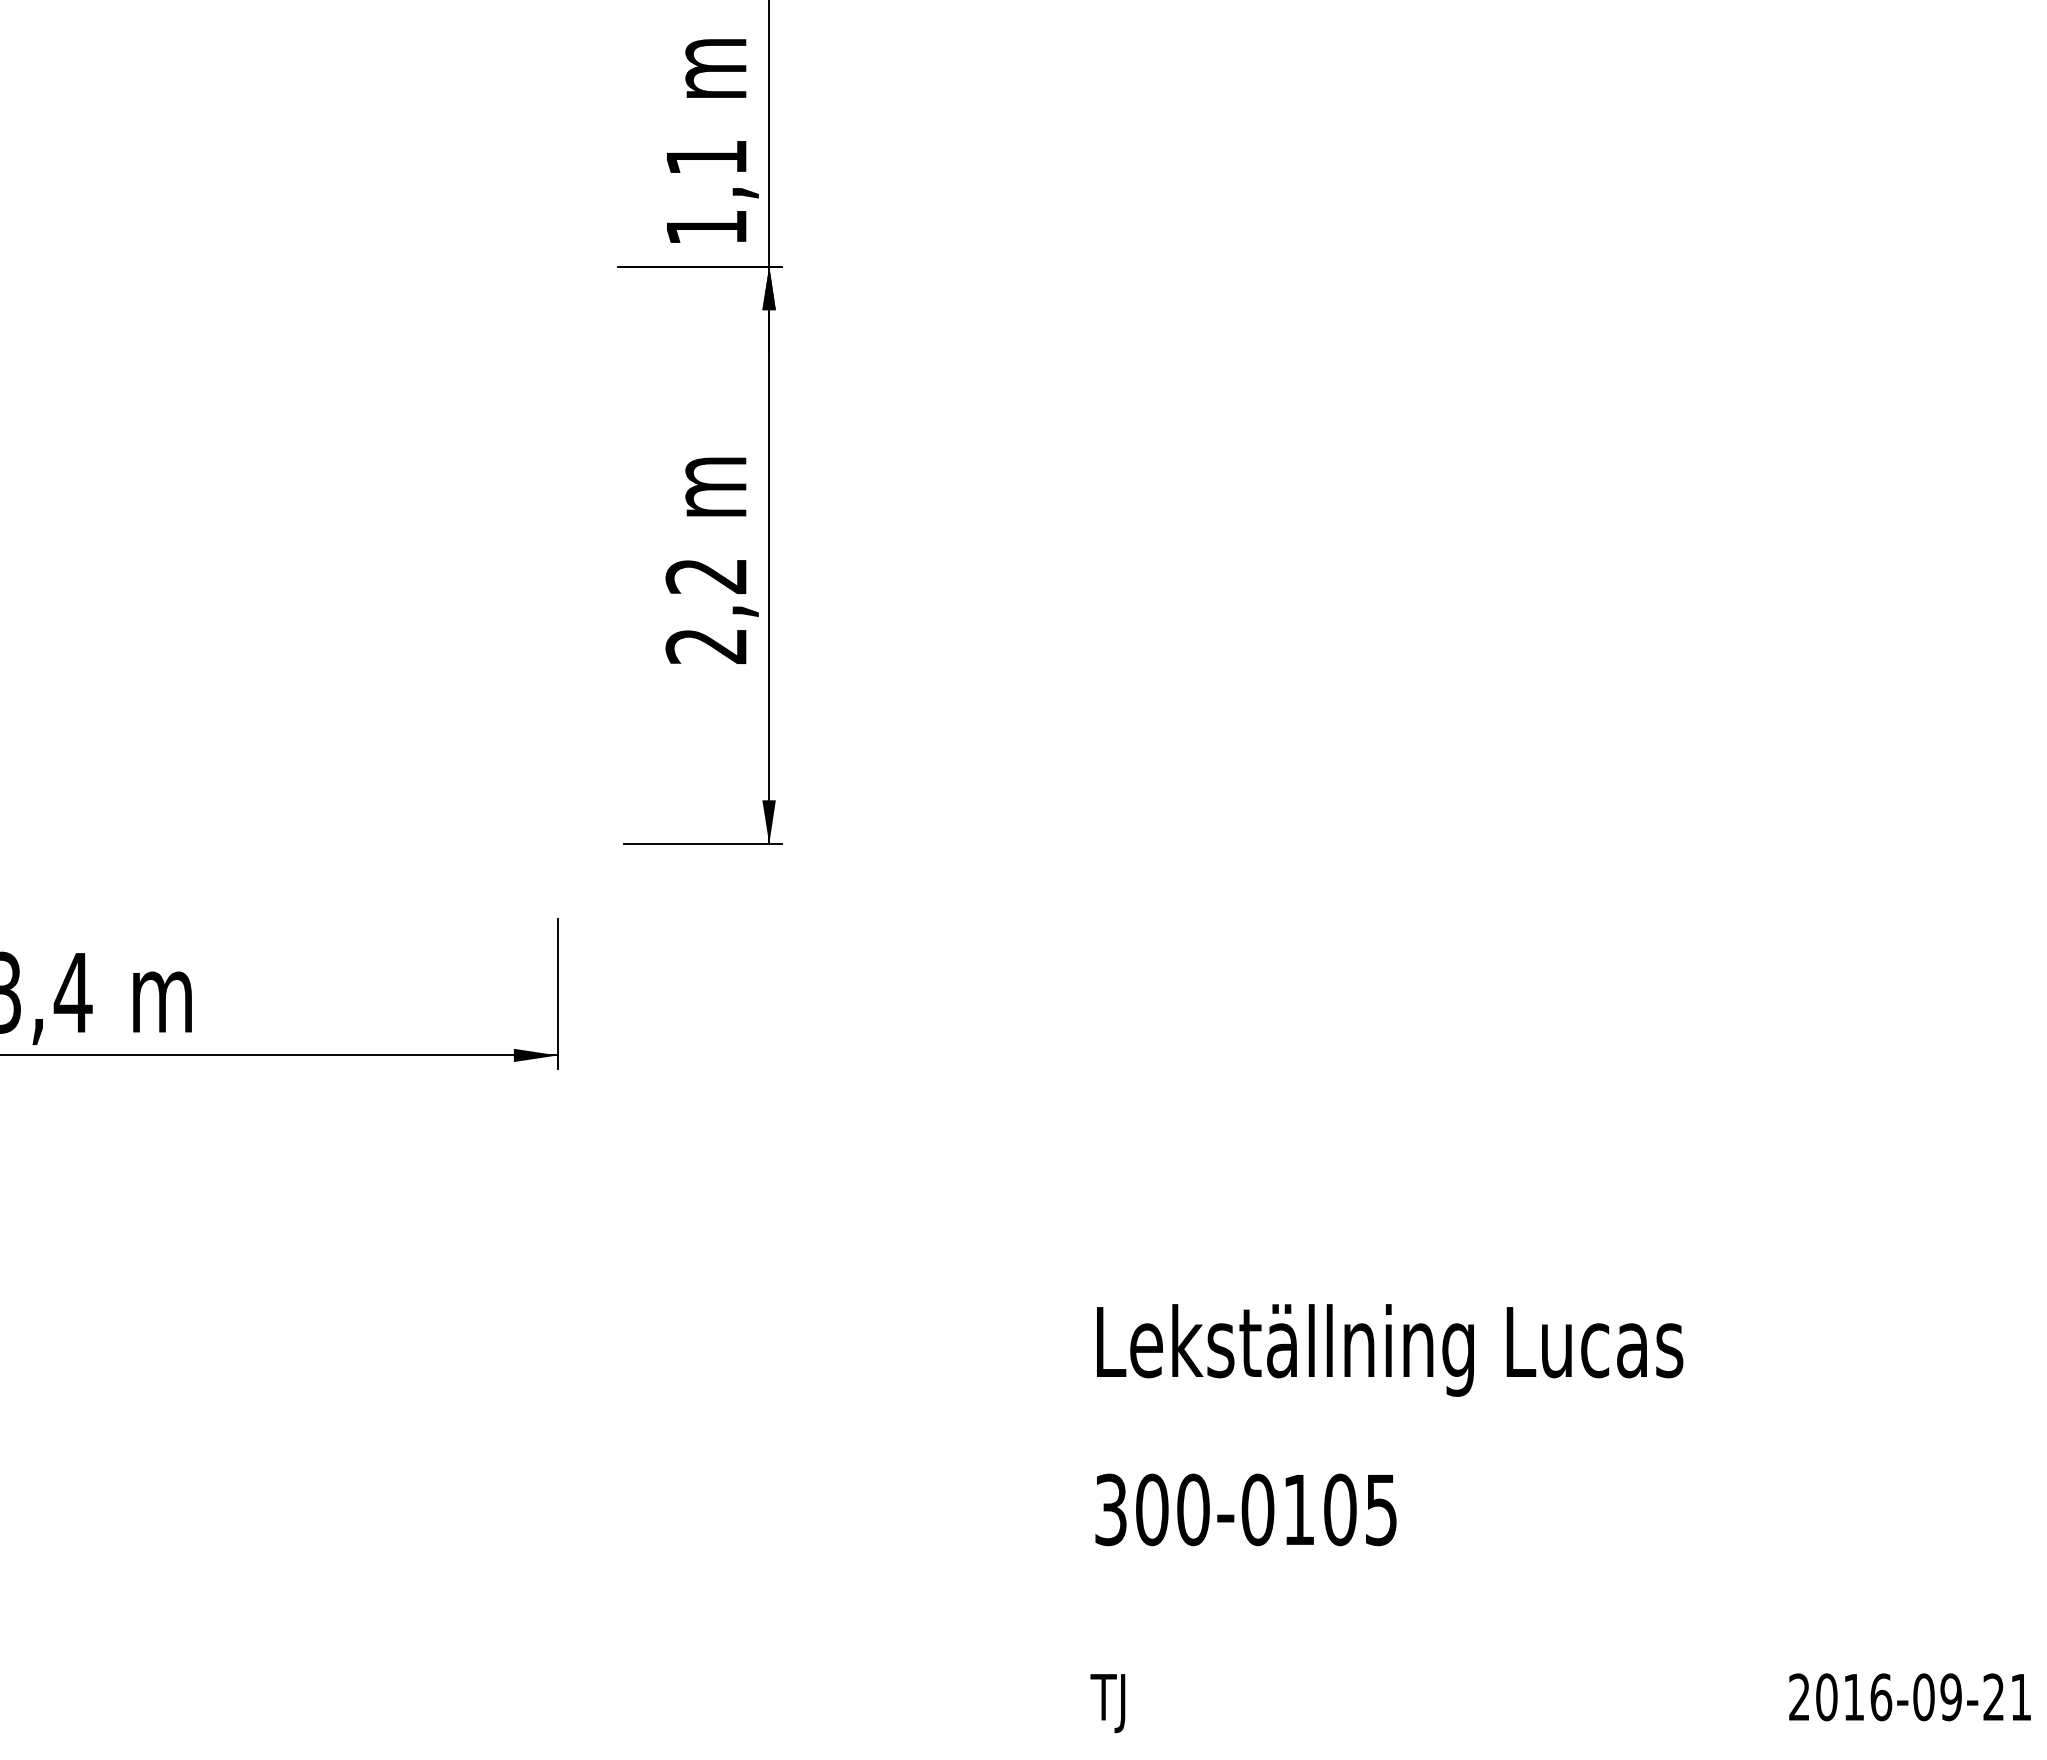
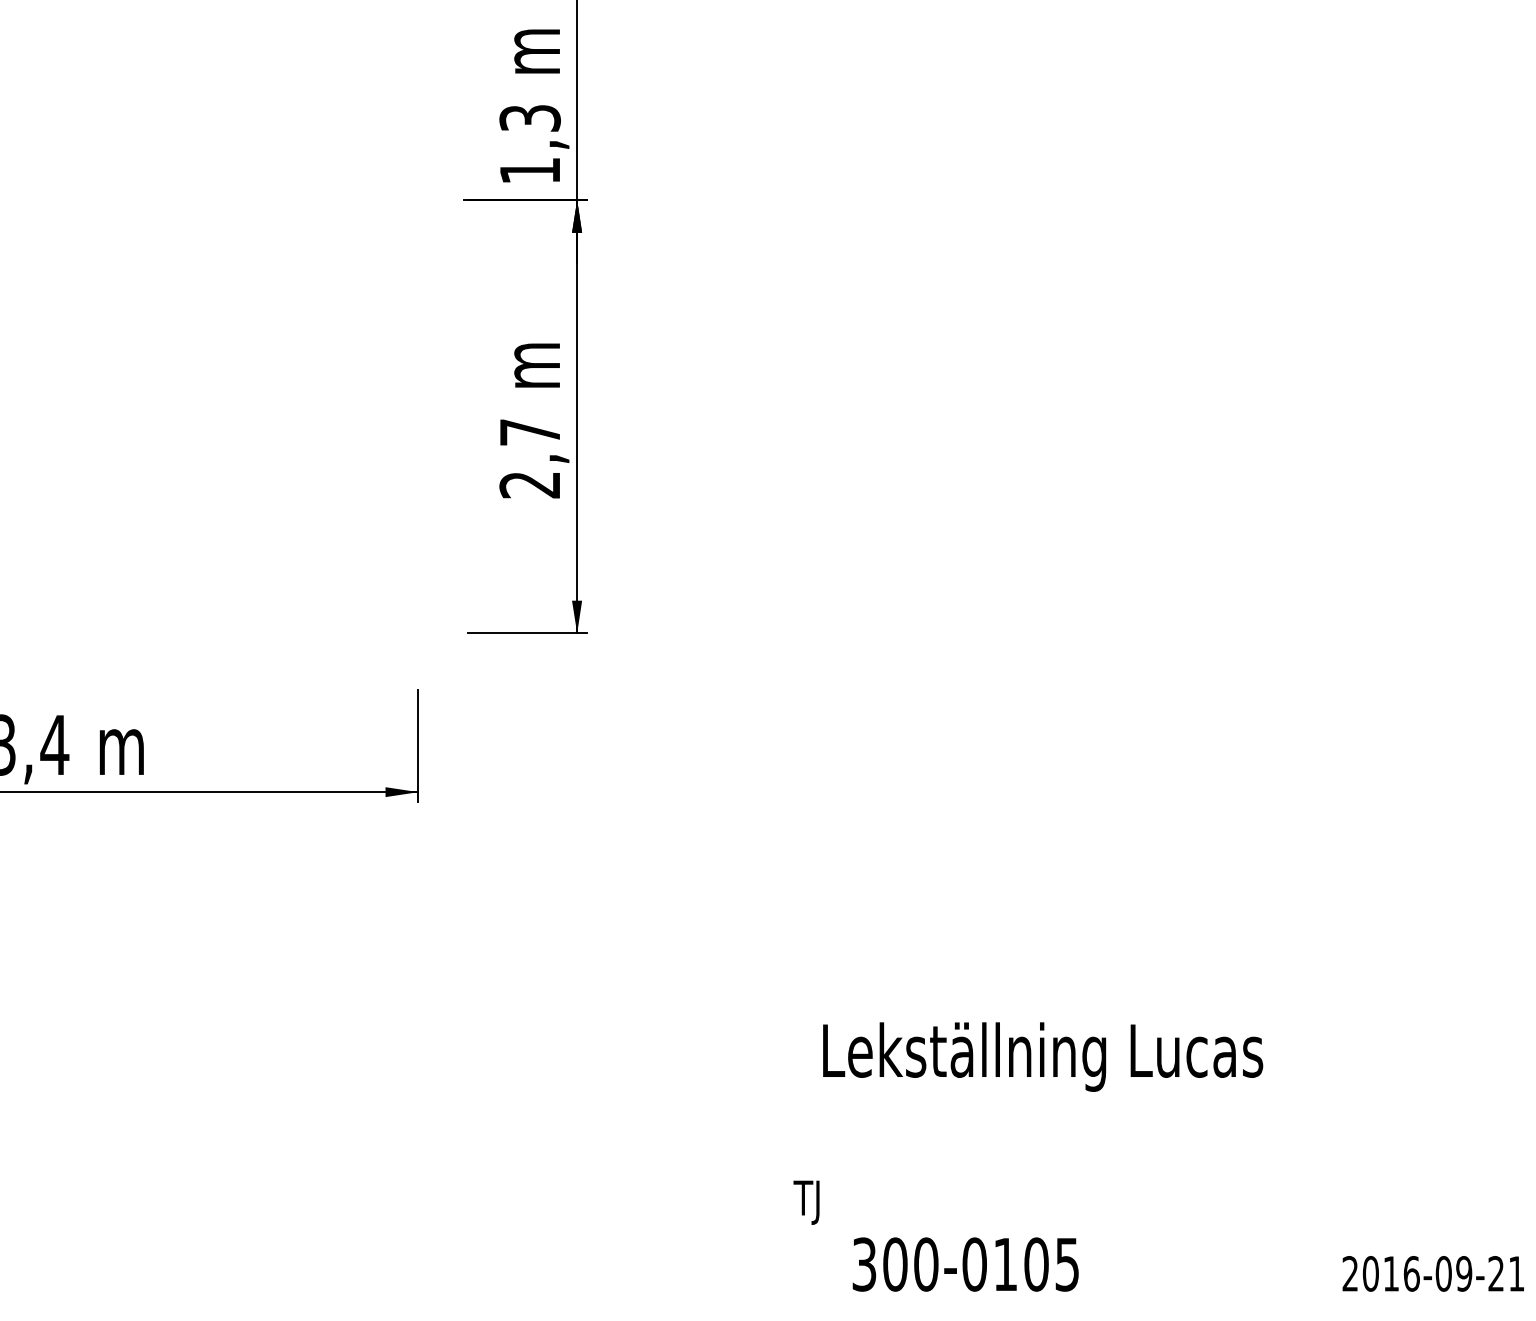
text: (706, 157) -> (530, 118), 1,1 -> 1,3
text: (705, 576) -> (529, 432), 2,2 -> 2,7
text: (1390, 1350) -> (1043, 1057), moved
text: (1245, 1509) -> (965, 1264), moved
text: (1107, 1703) -> (806, 1202), moved

